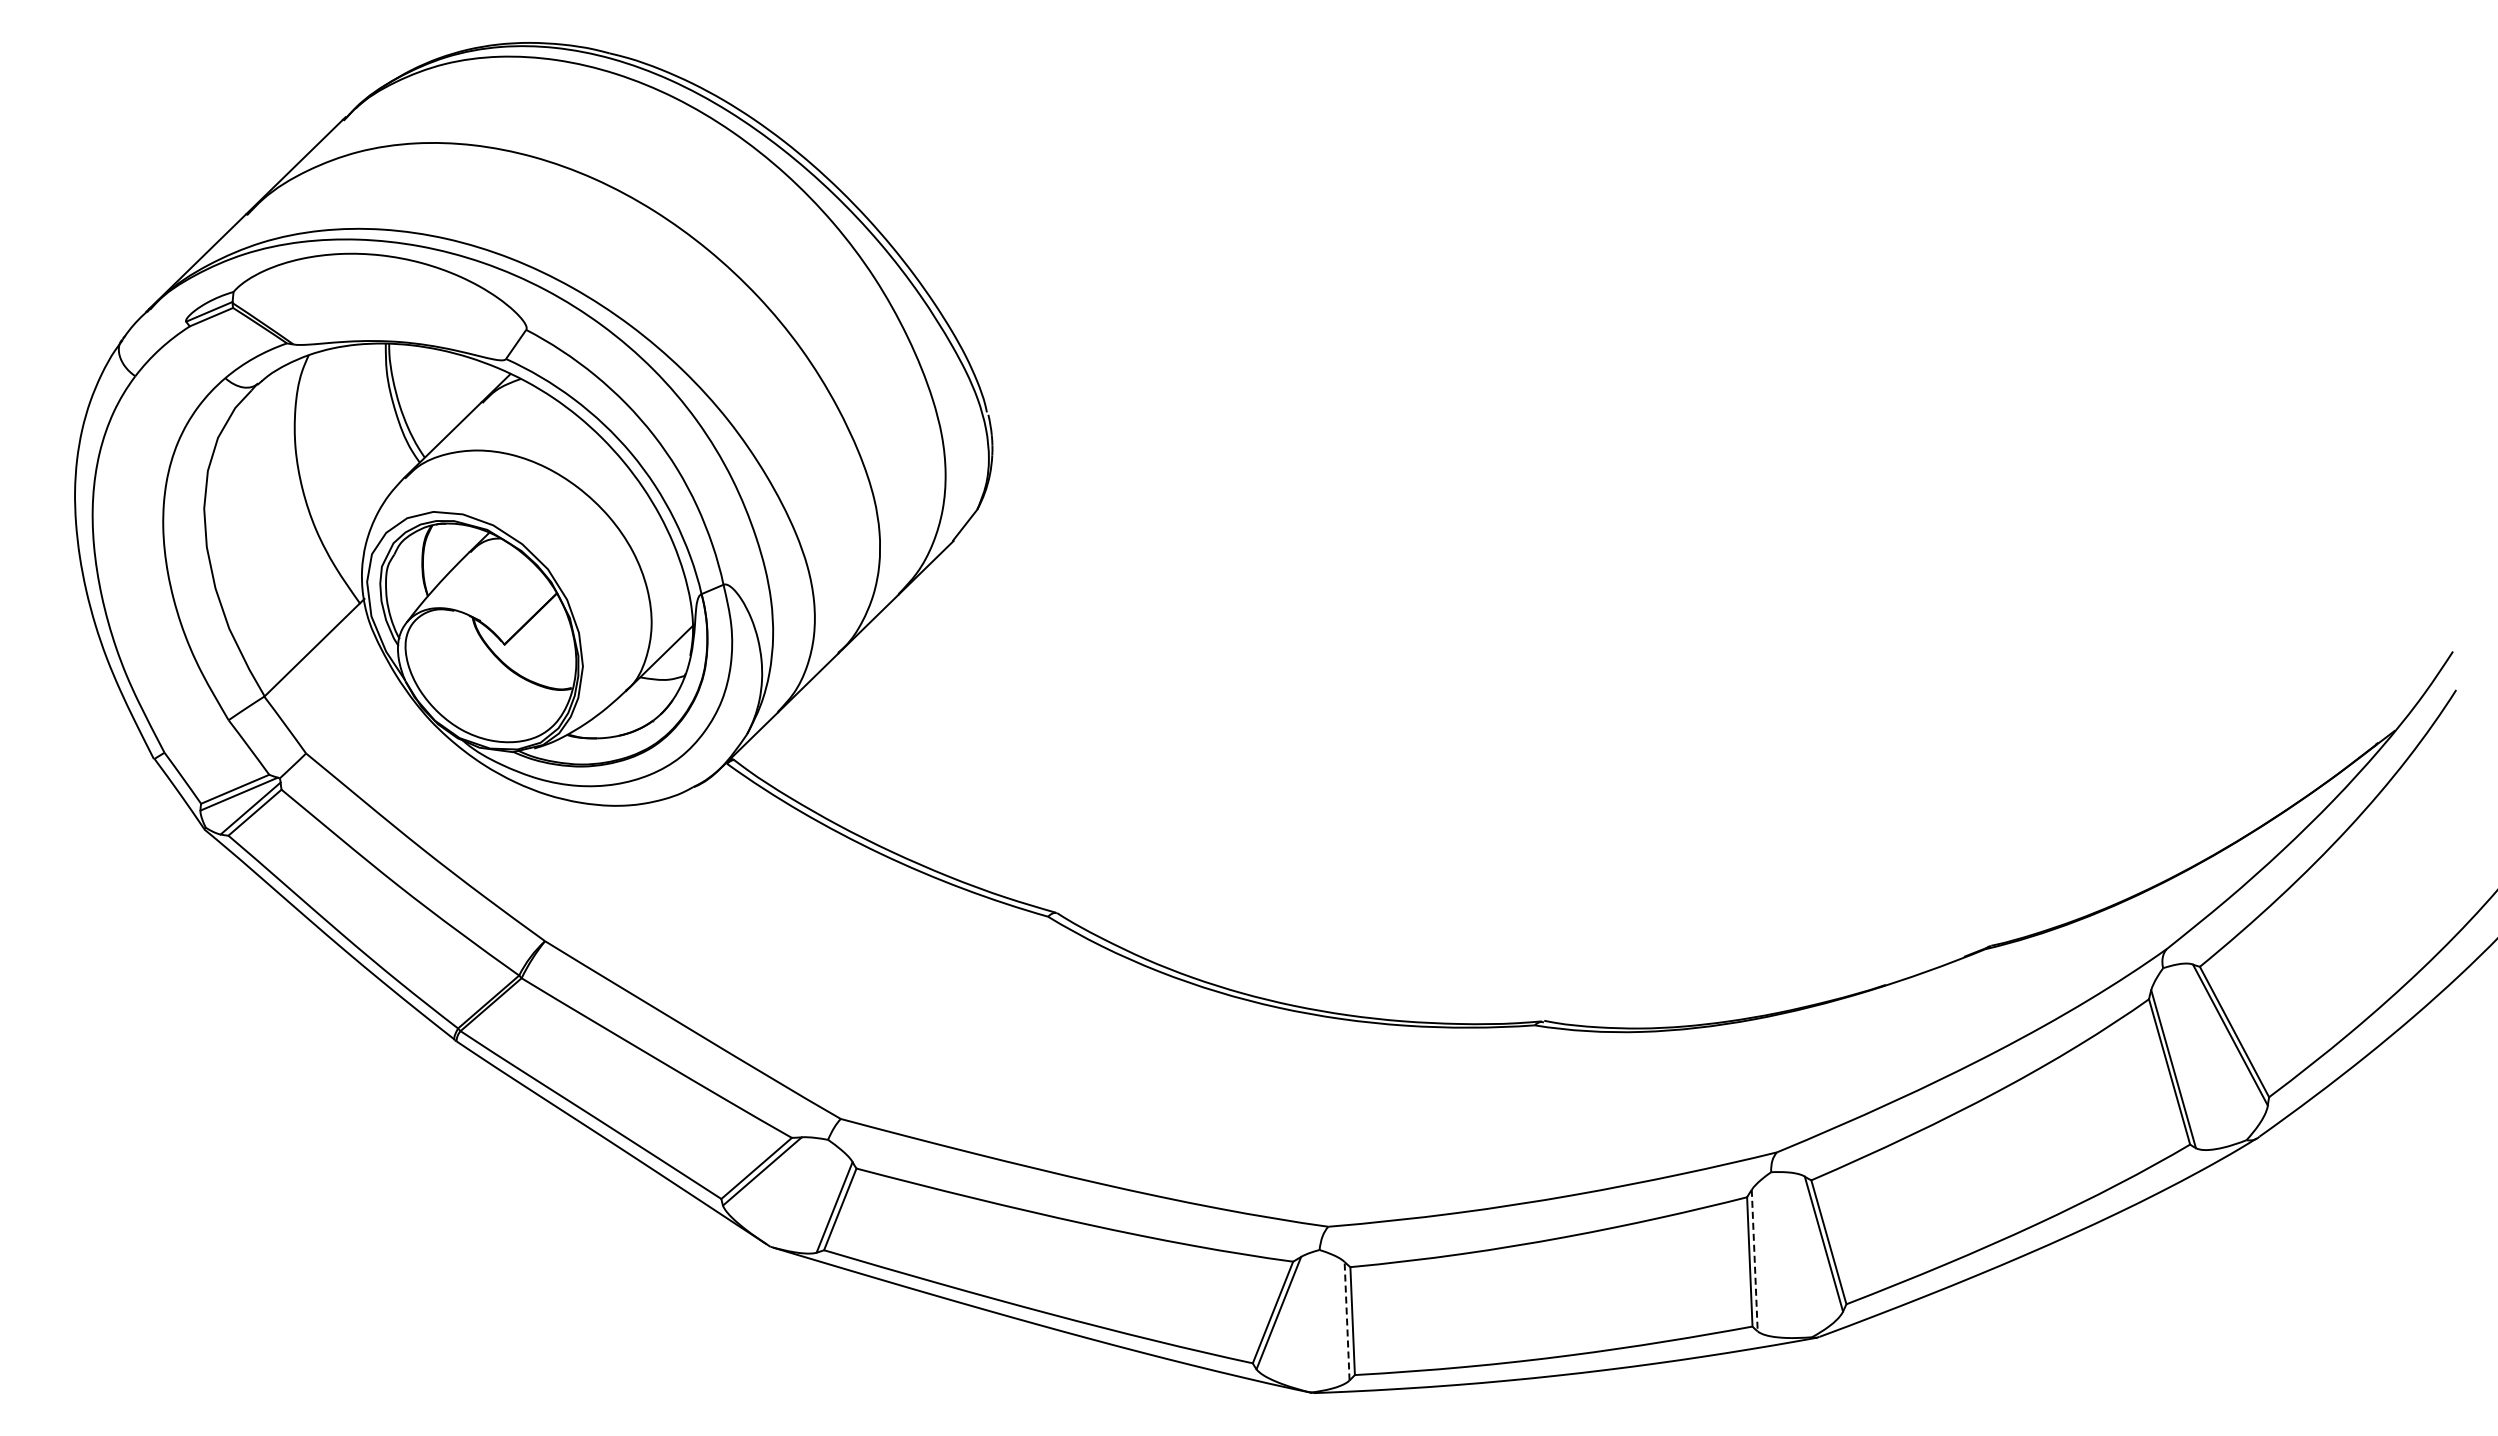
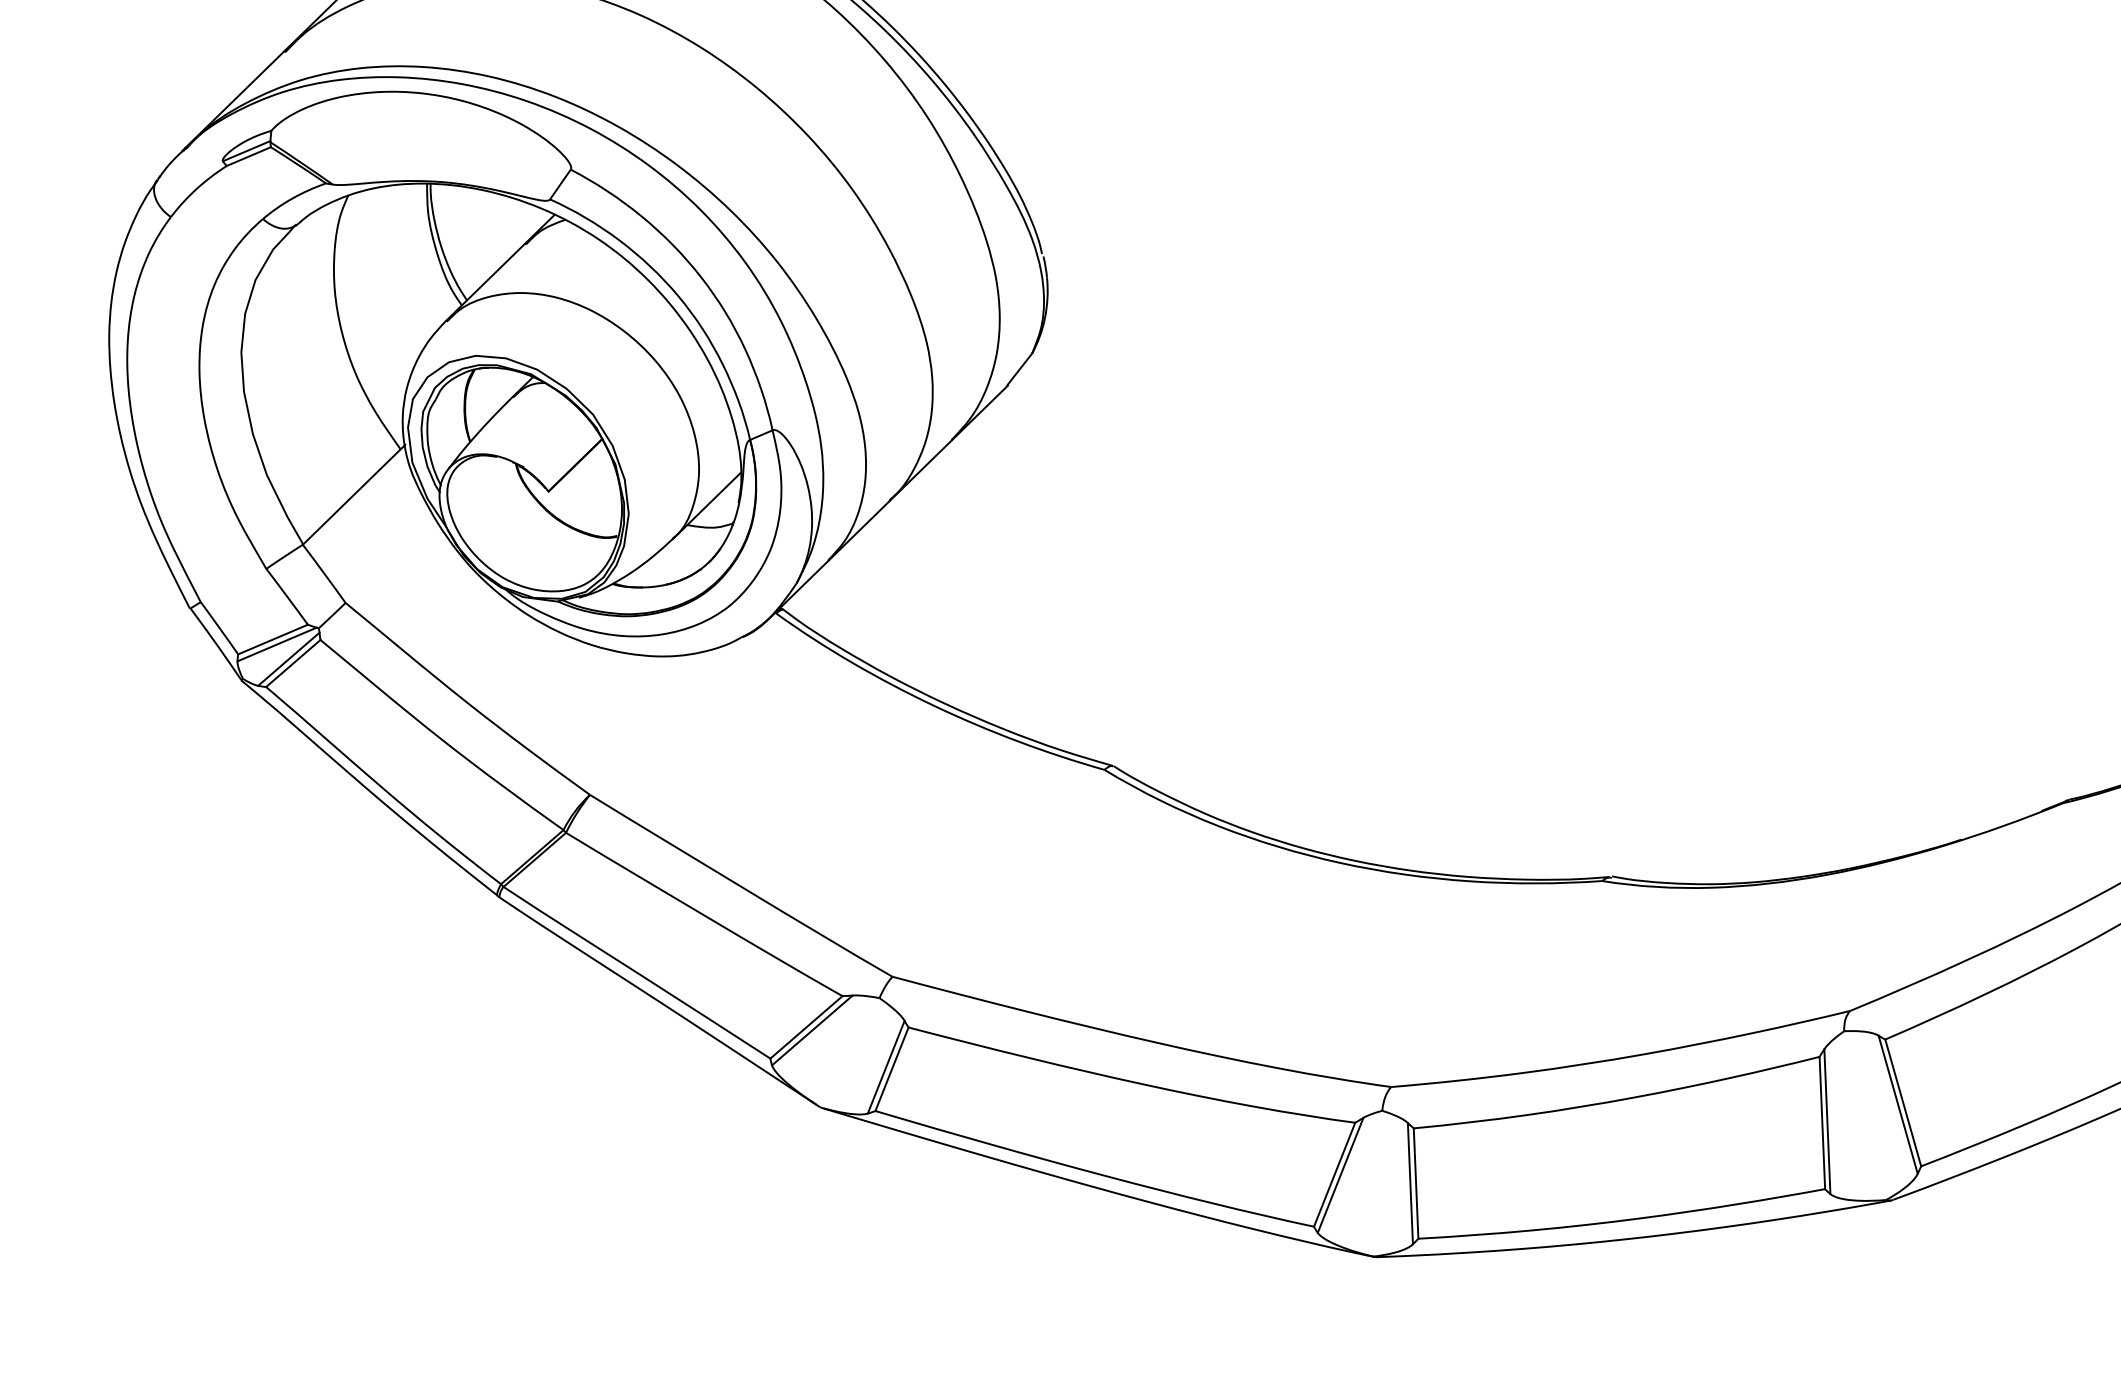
line: (1754, 1260) -> (1827, 1121), dashed -> solid
line: (1347, 1320) -> (1410, 1182), dashed -> solid

